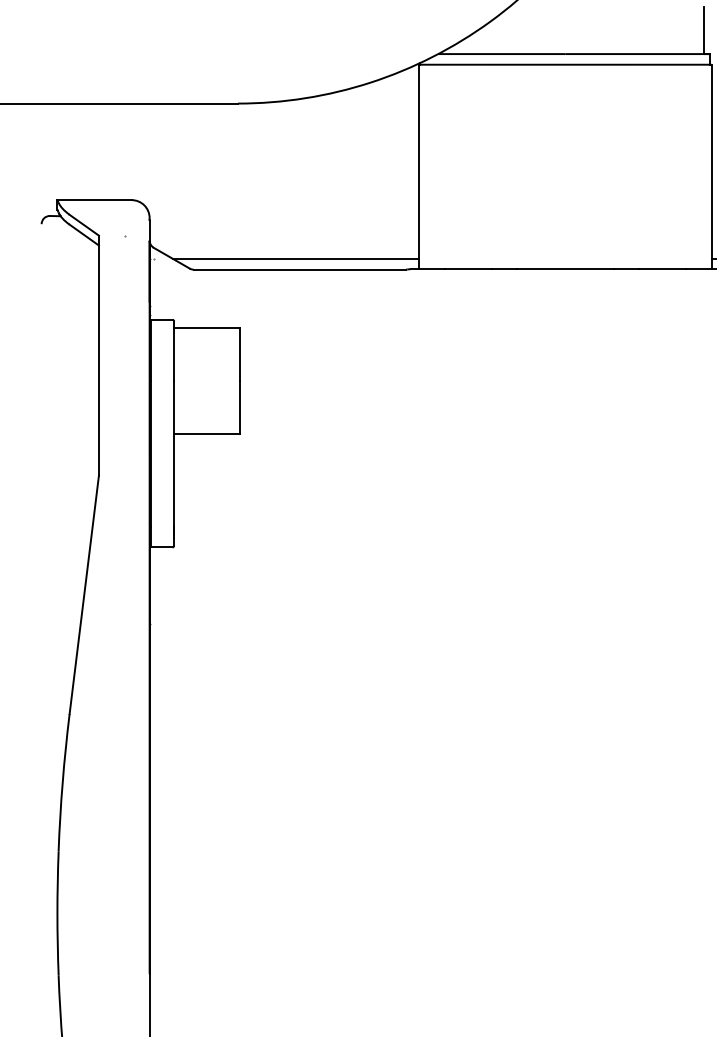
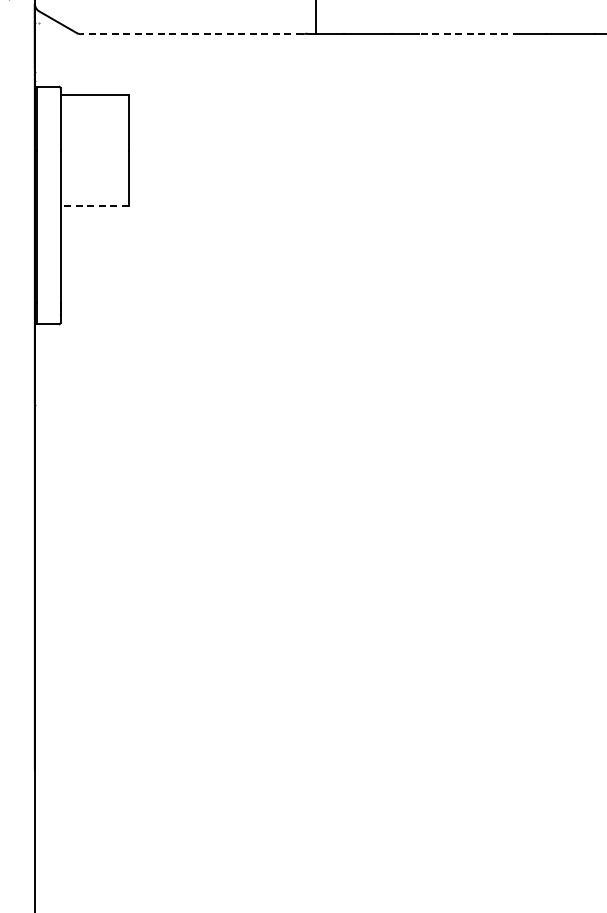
line: (295, 259) -> (187, 23), removed
line: (299, 269) -> (191, 34), solid -> dashed
line: (564, 269) -> (468, 34), solid -> dashed
line: (206, 434) -> (94, 206), solid -> dashed

